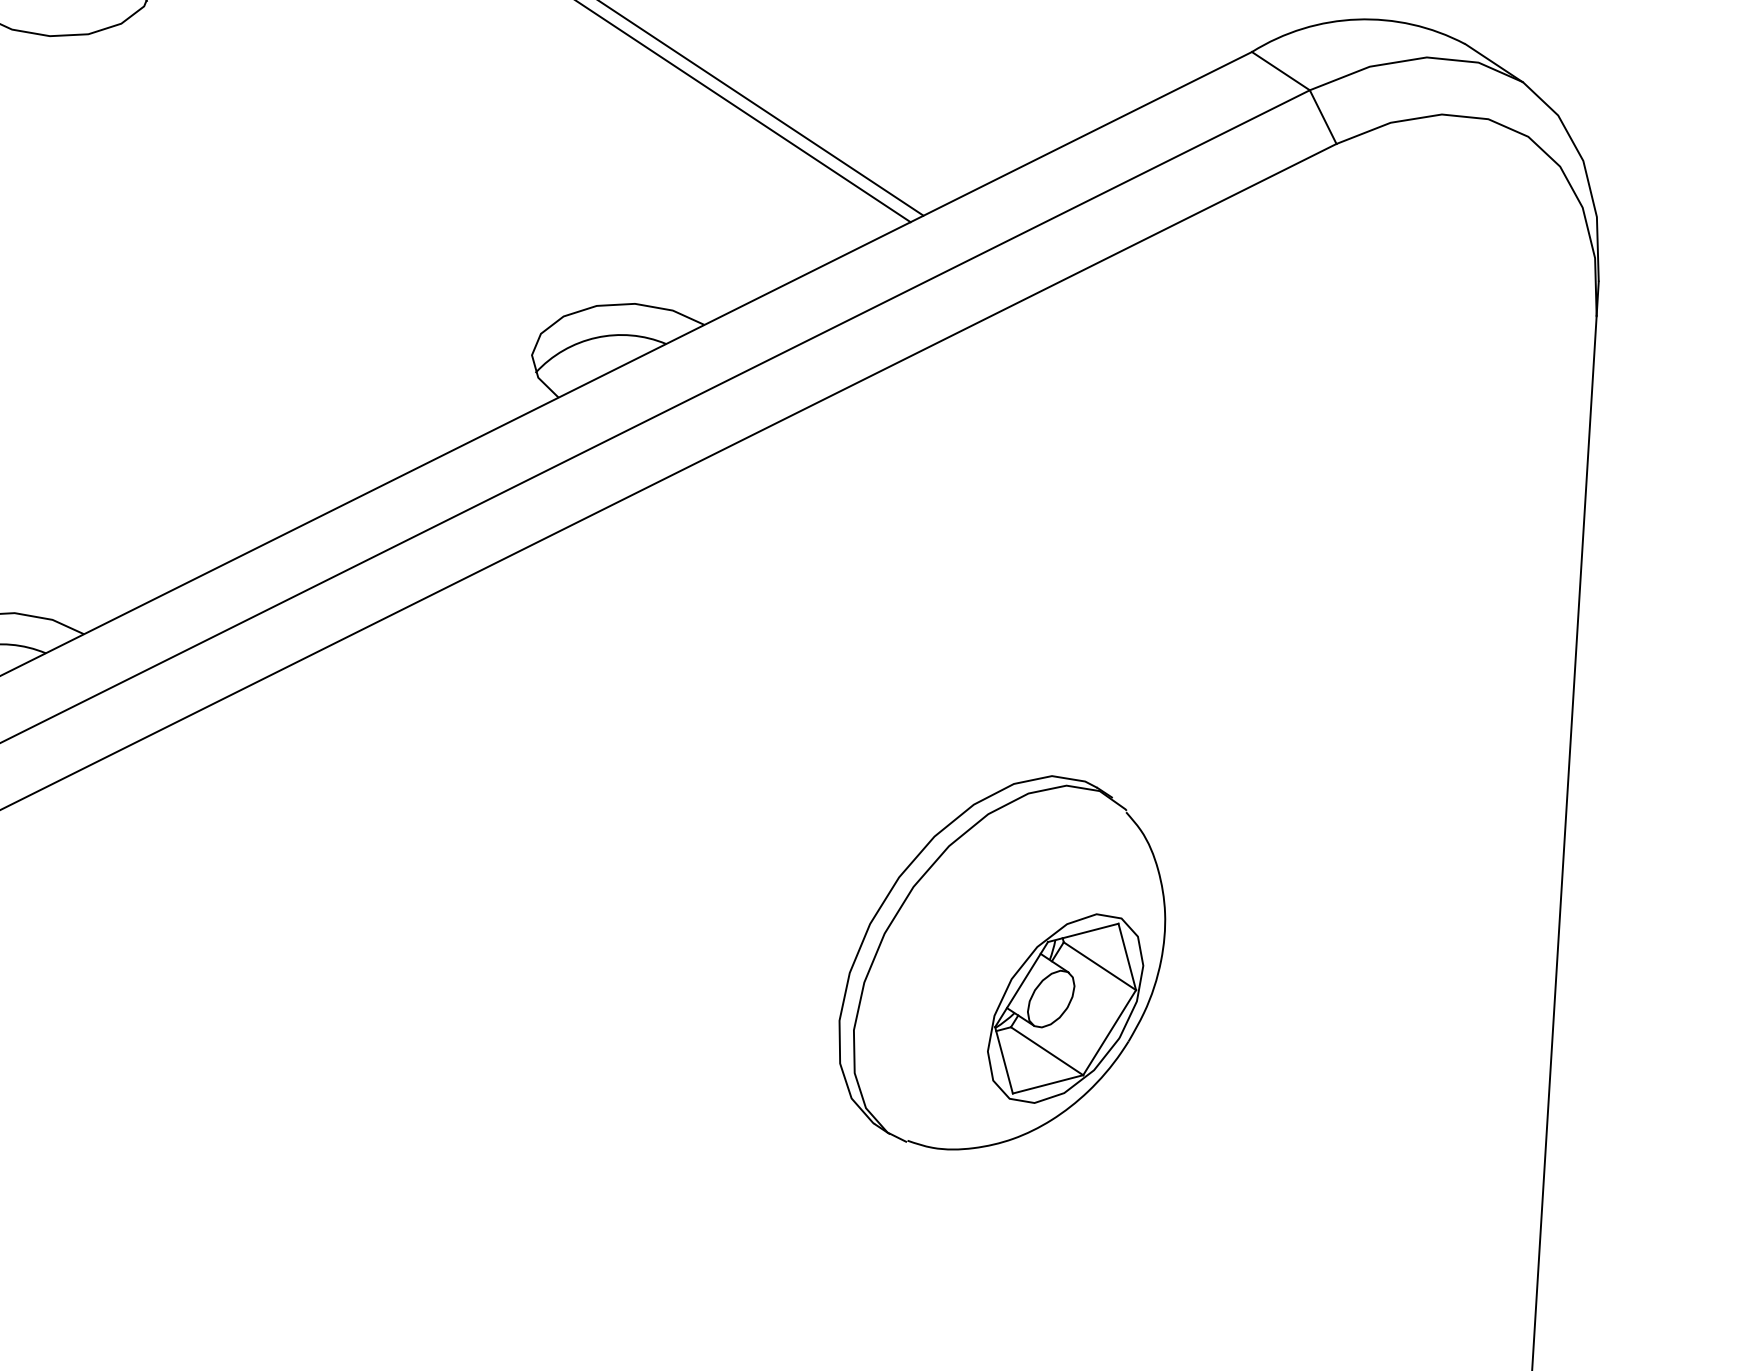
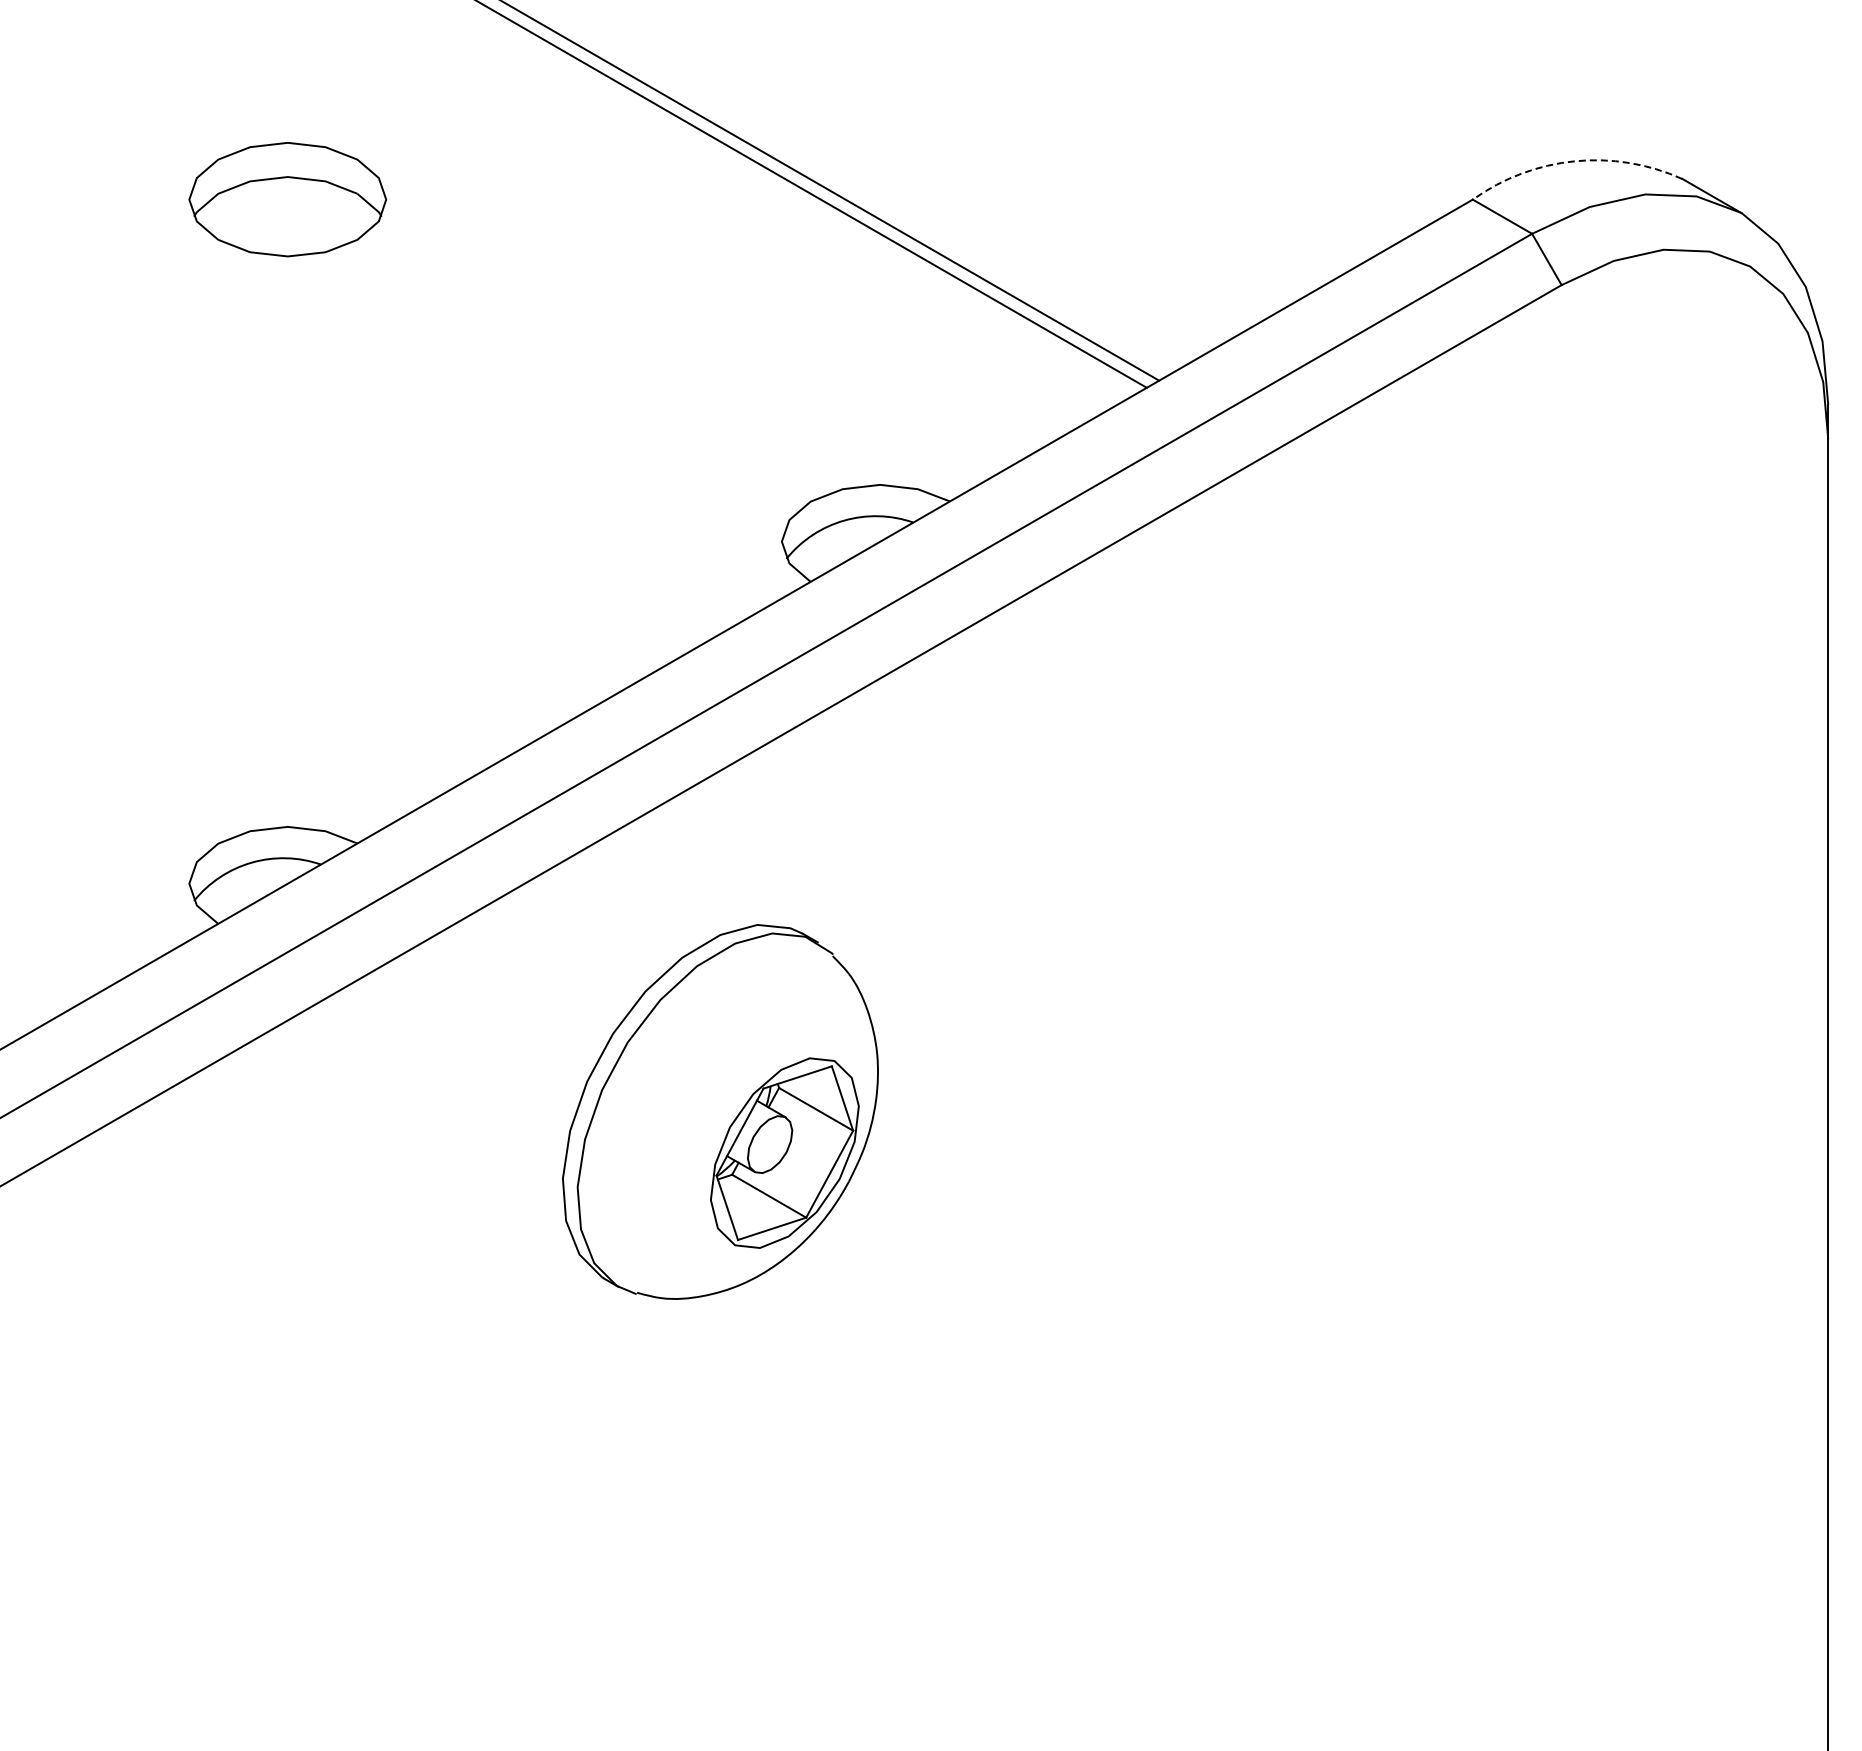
arc: (1357, 19) -> (1574, 161), solid -> dashed
part: (1003, 962) -> (720, 1111), moved

